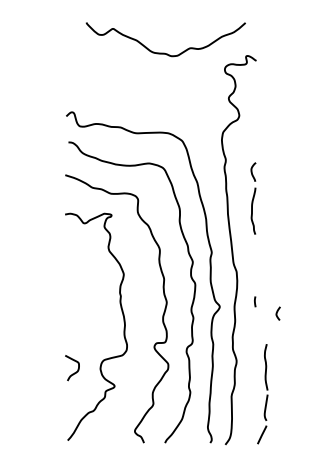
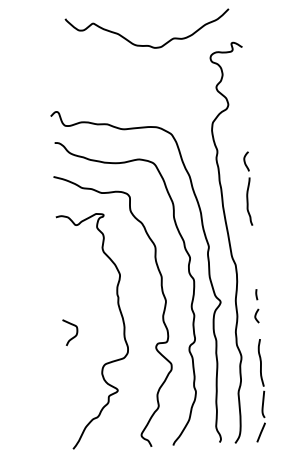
curve: (277, 313) -> (256, 315), moved
curve: (74, 372) -> (73, 336), moved
part: (262, 394) -> (258, 391), moved

